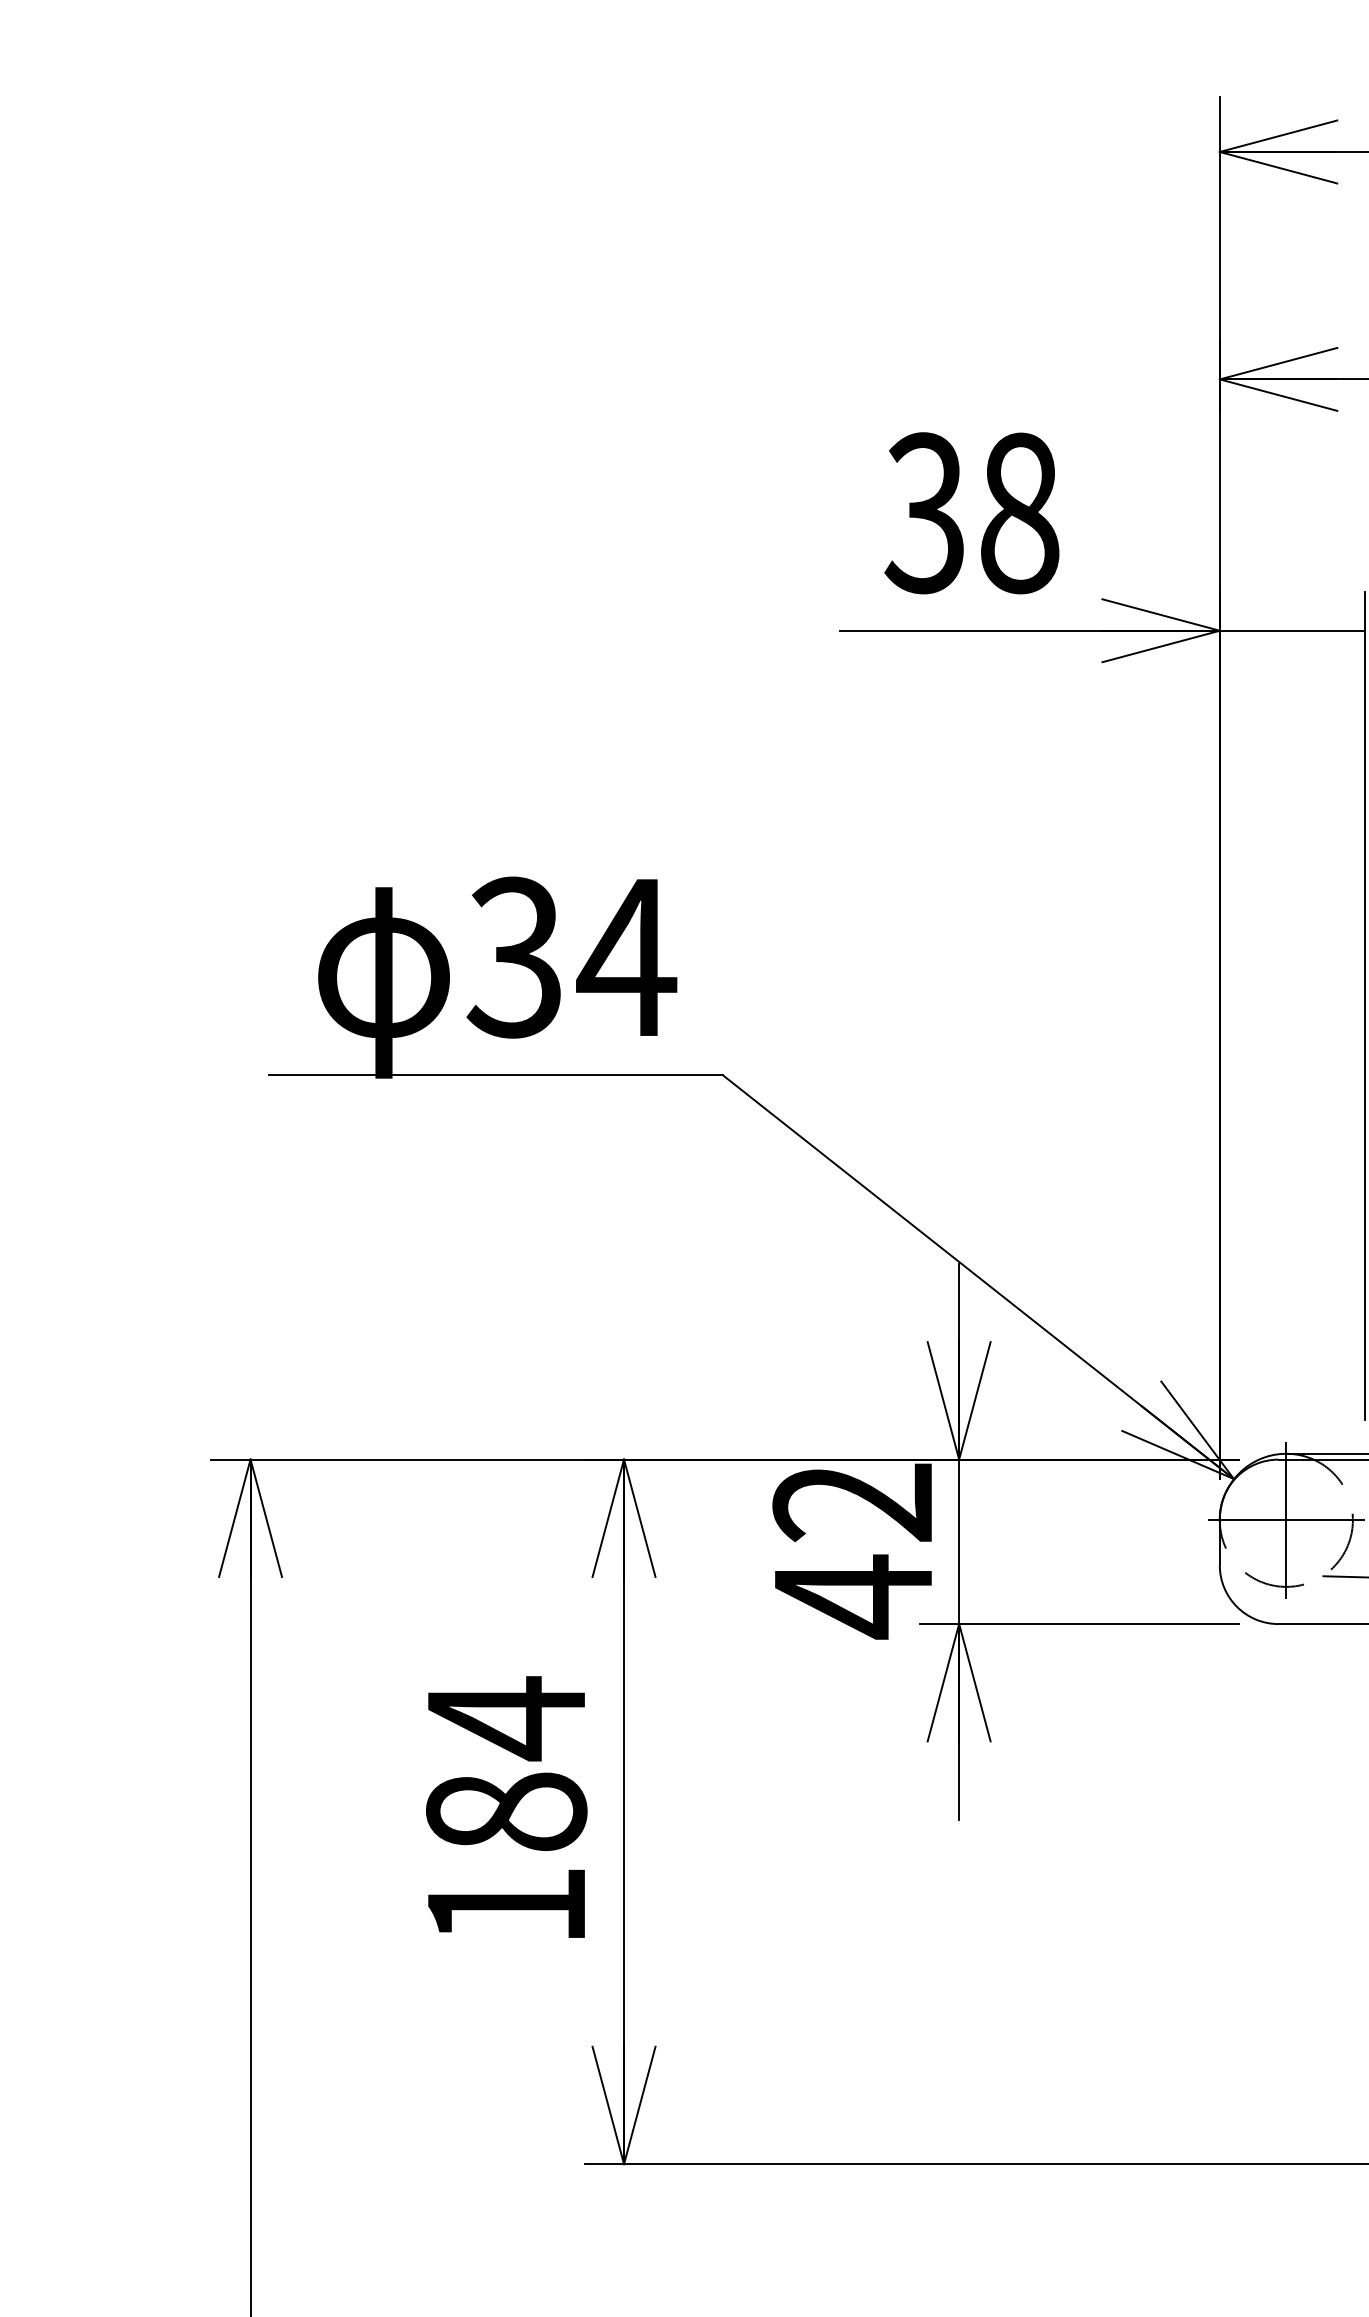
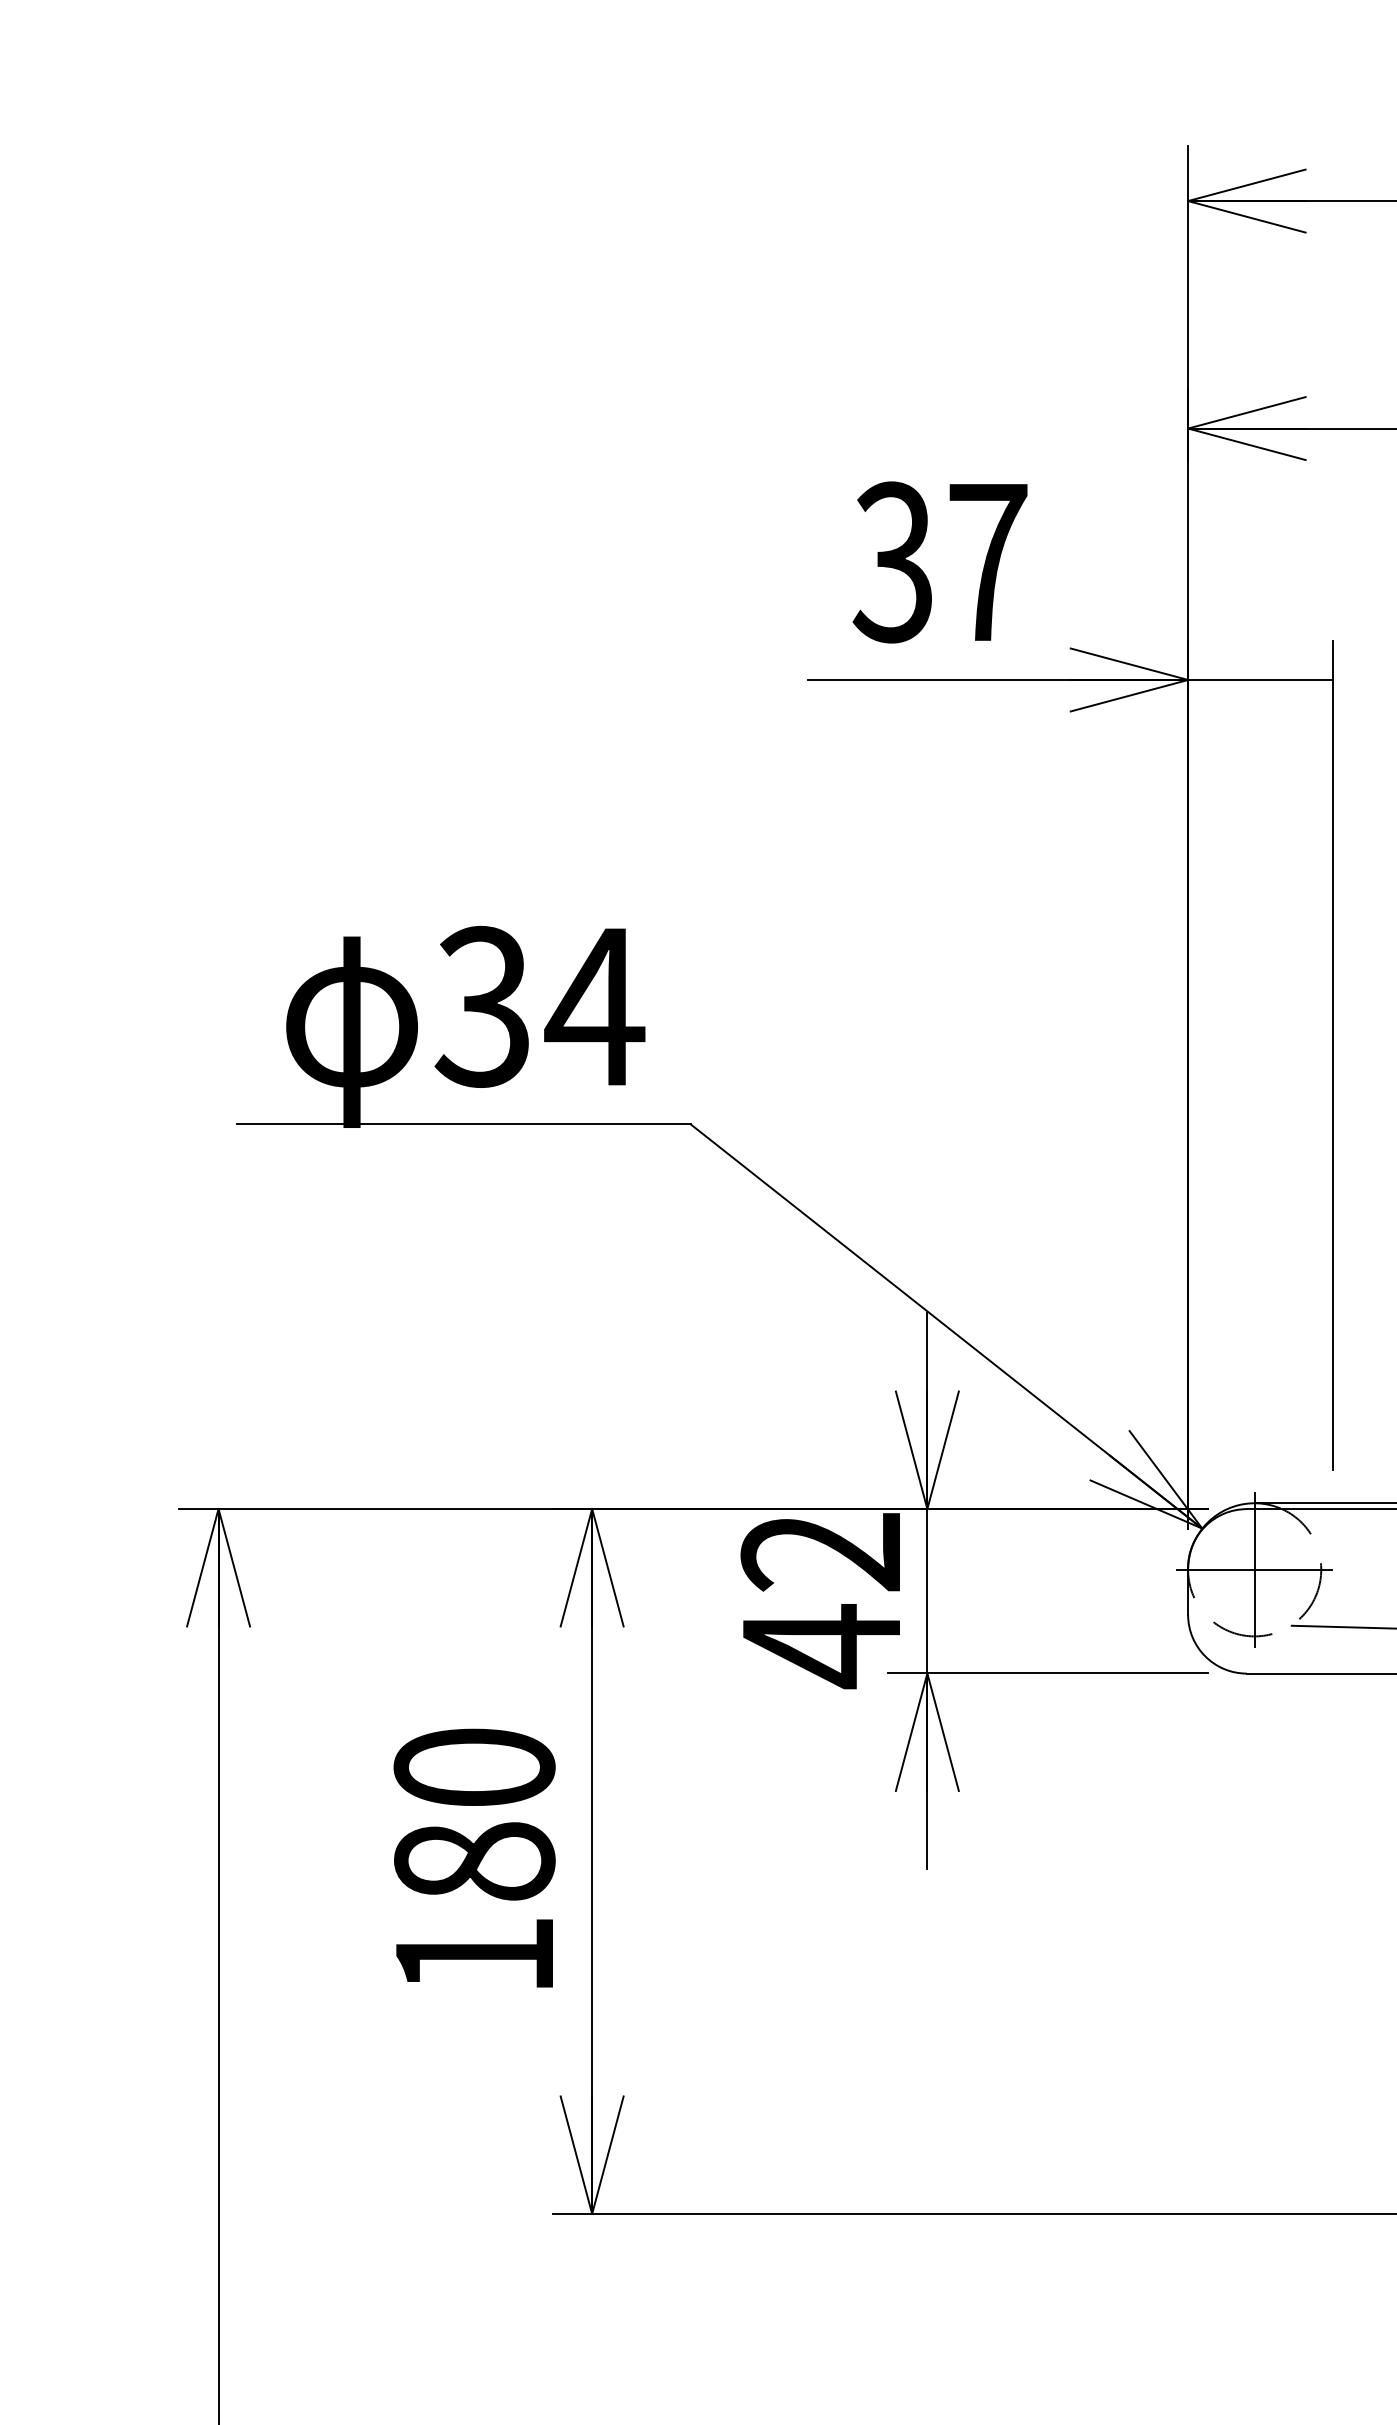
text: (1020, 513) -> (988, 562), 38 -> 37
text: (506, 1717) -> (474, 1767), 184 -> 180

